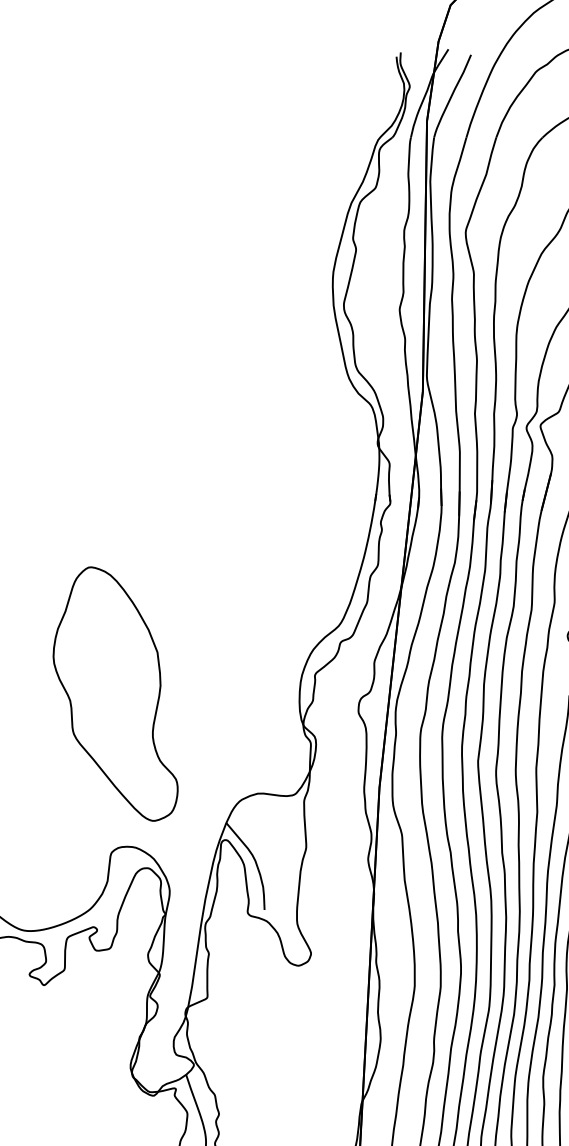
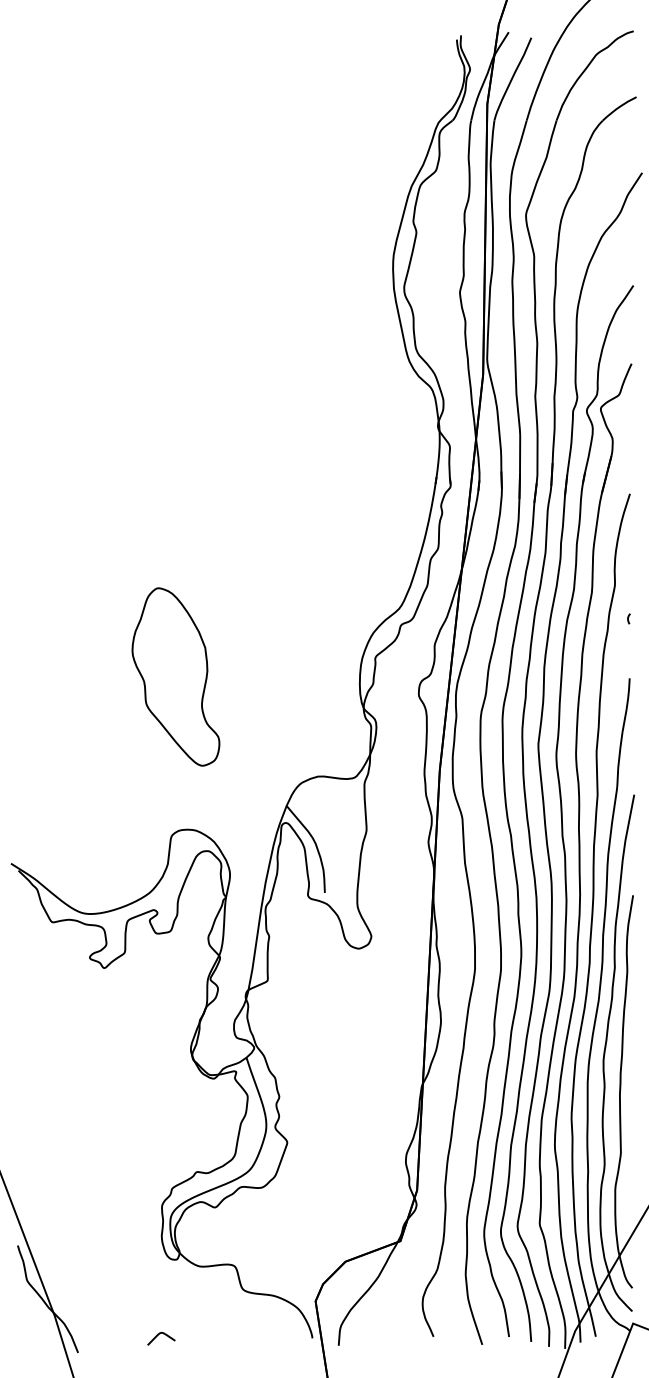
part: (115, 693) -> (175, 676), size x0.7

